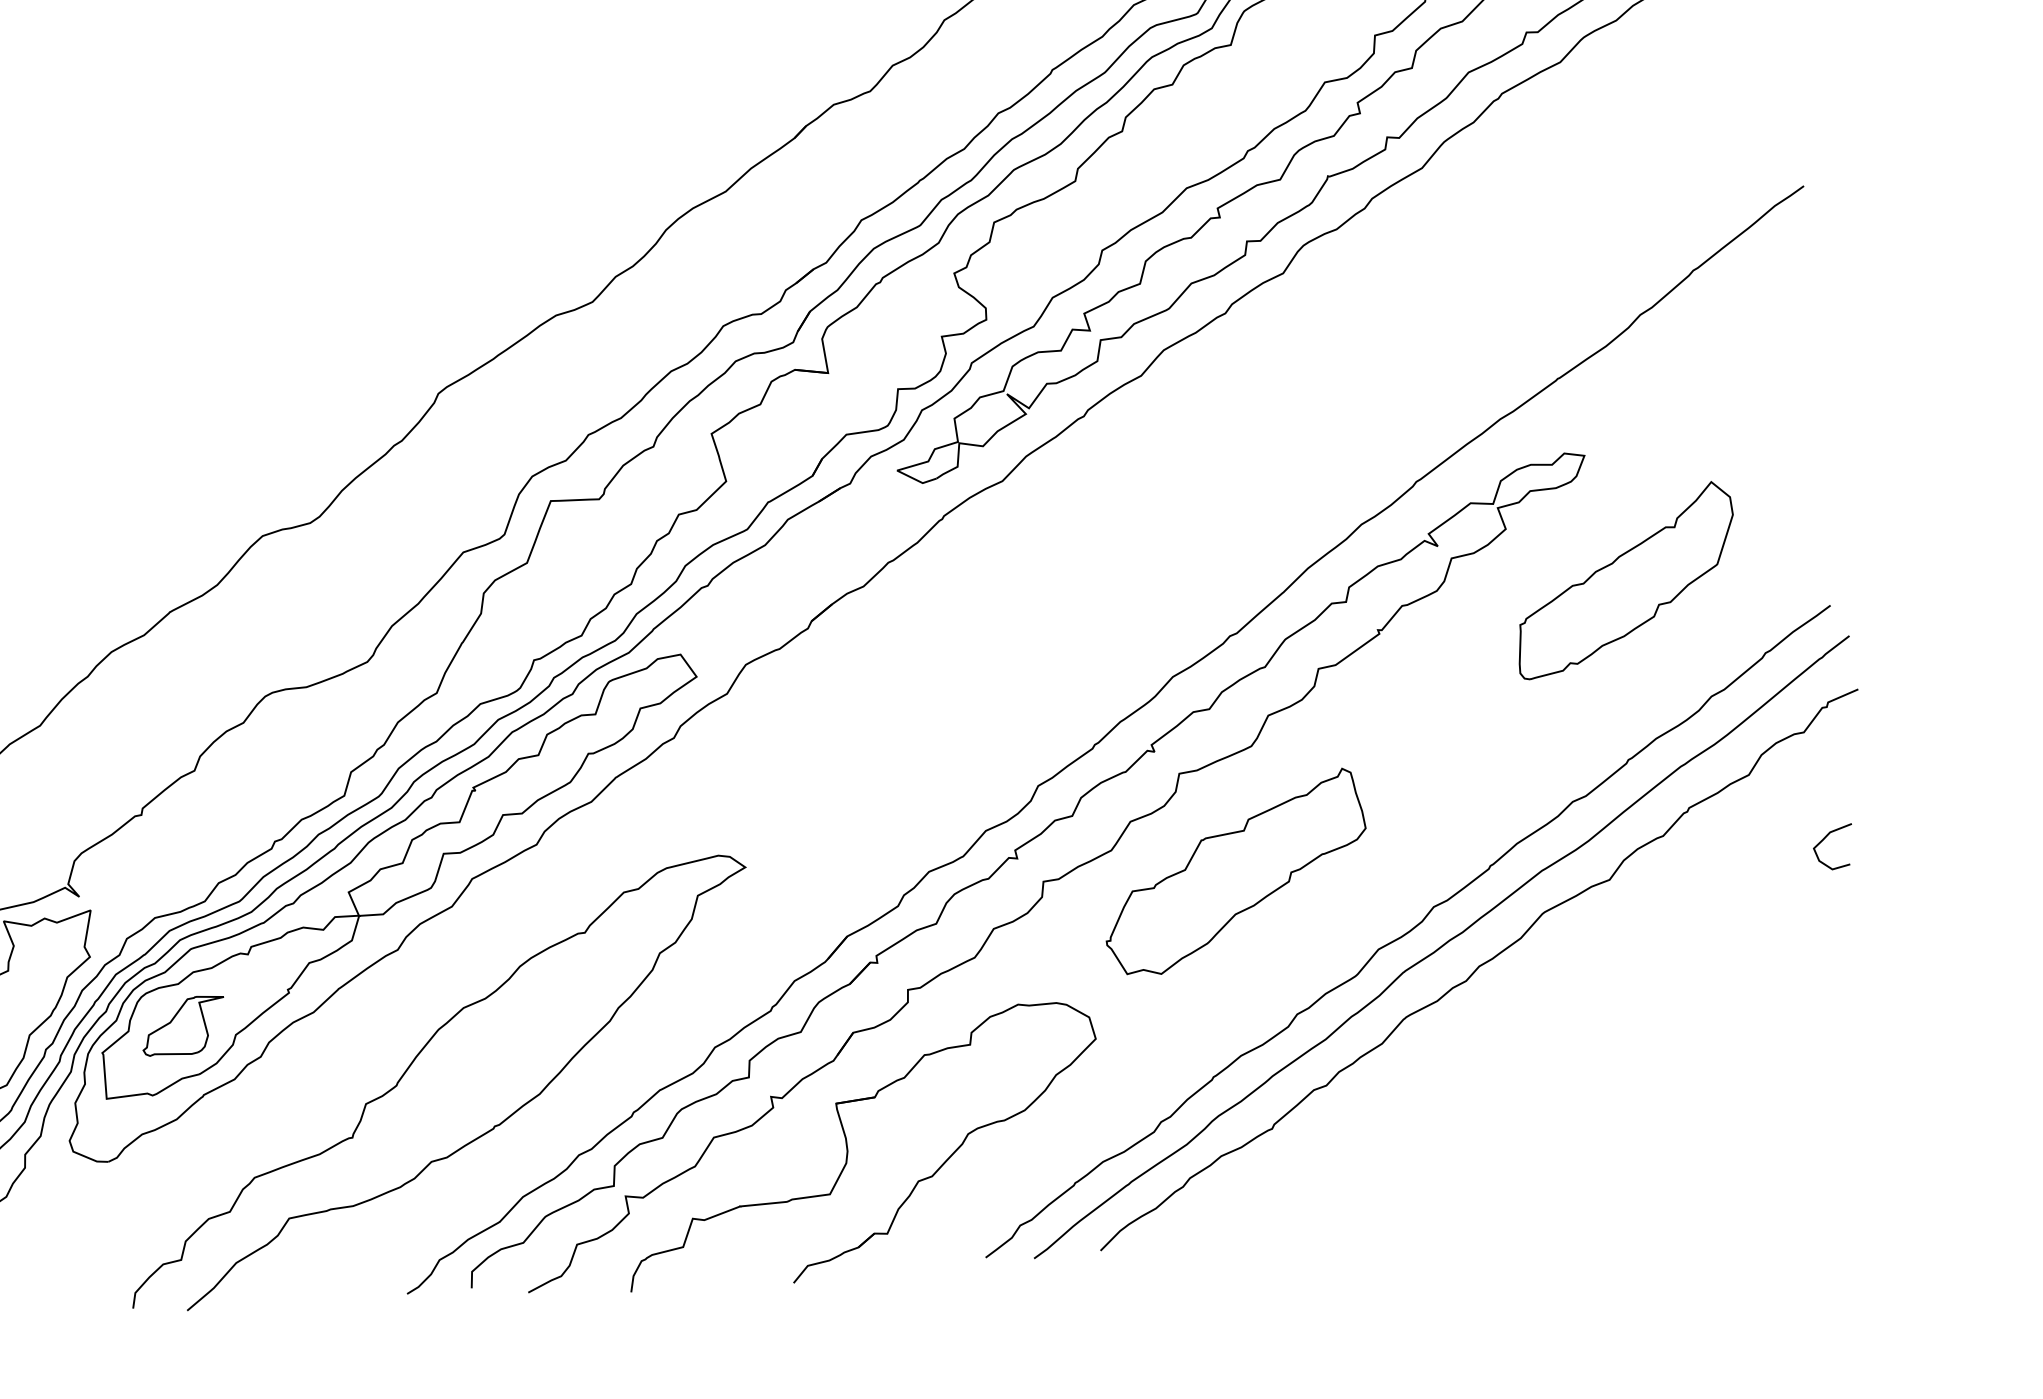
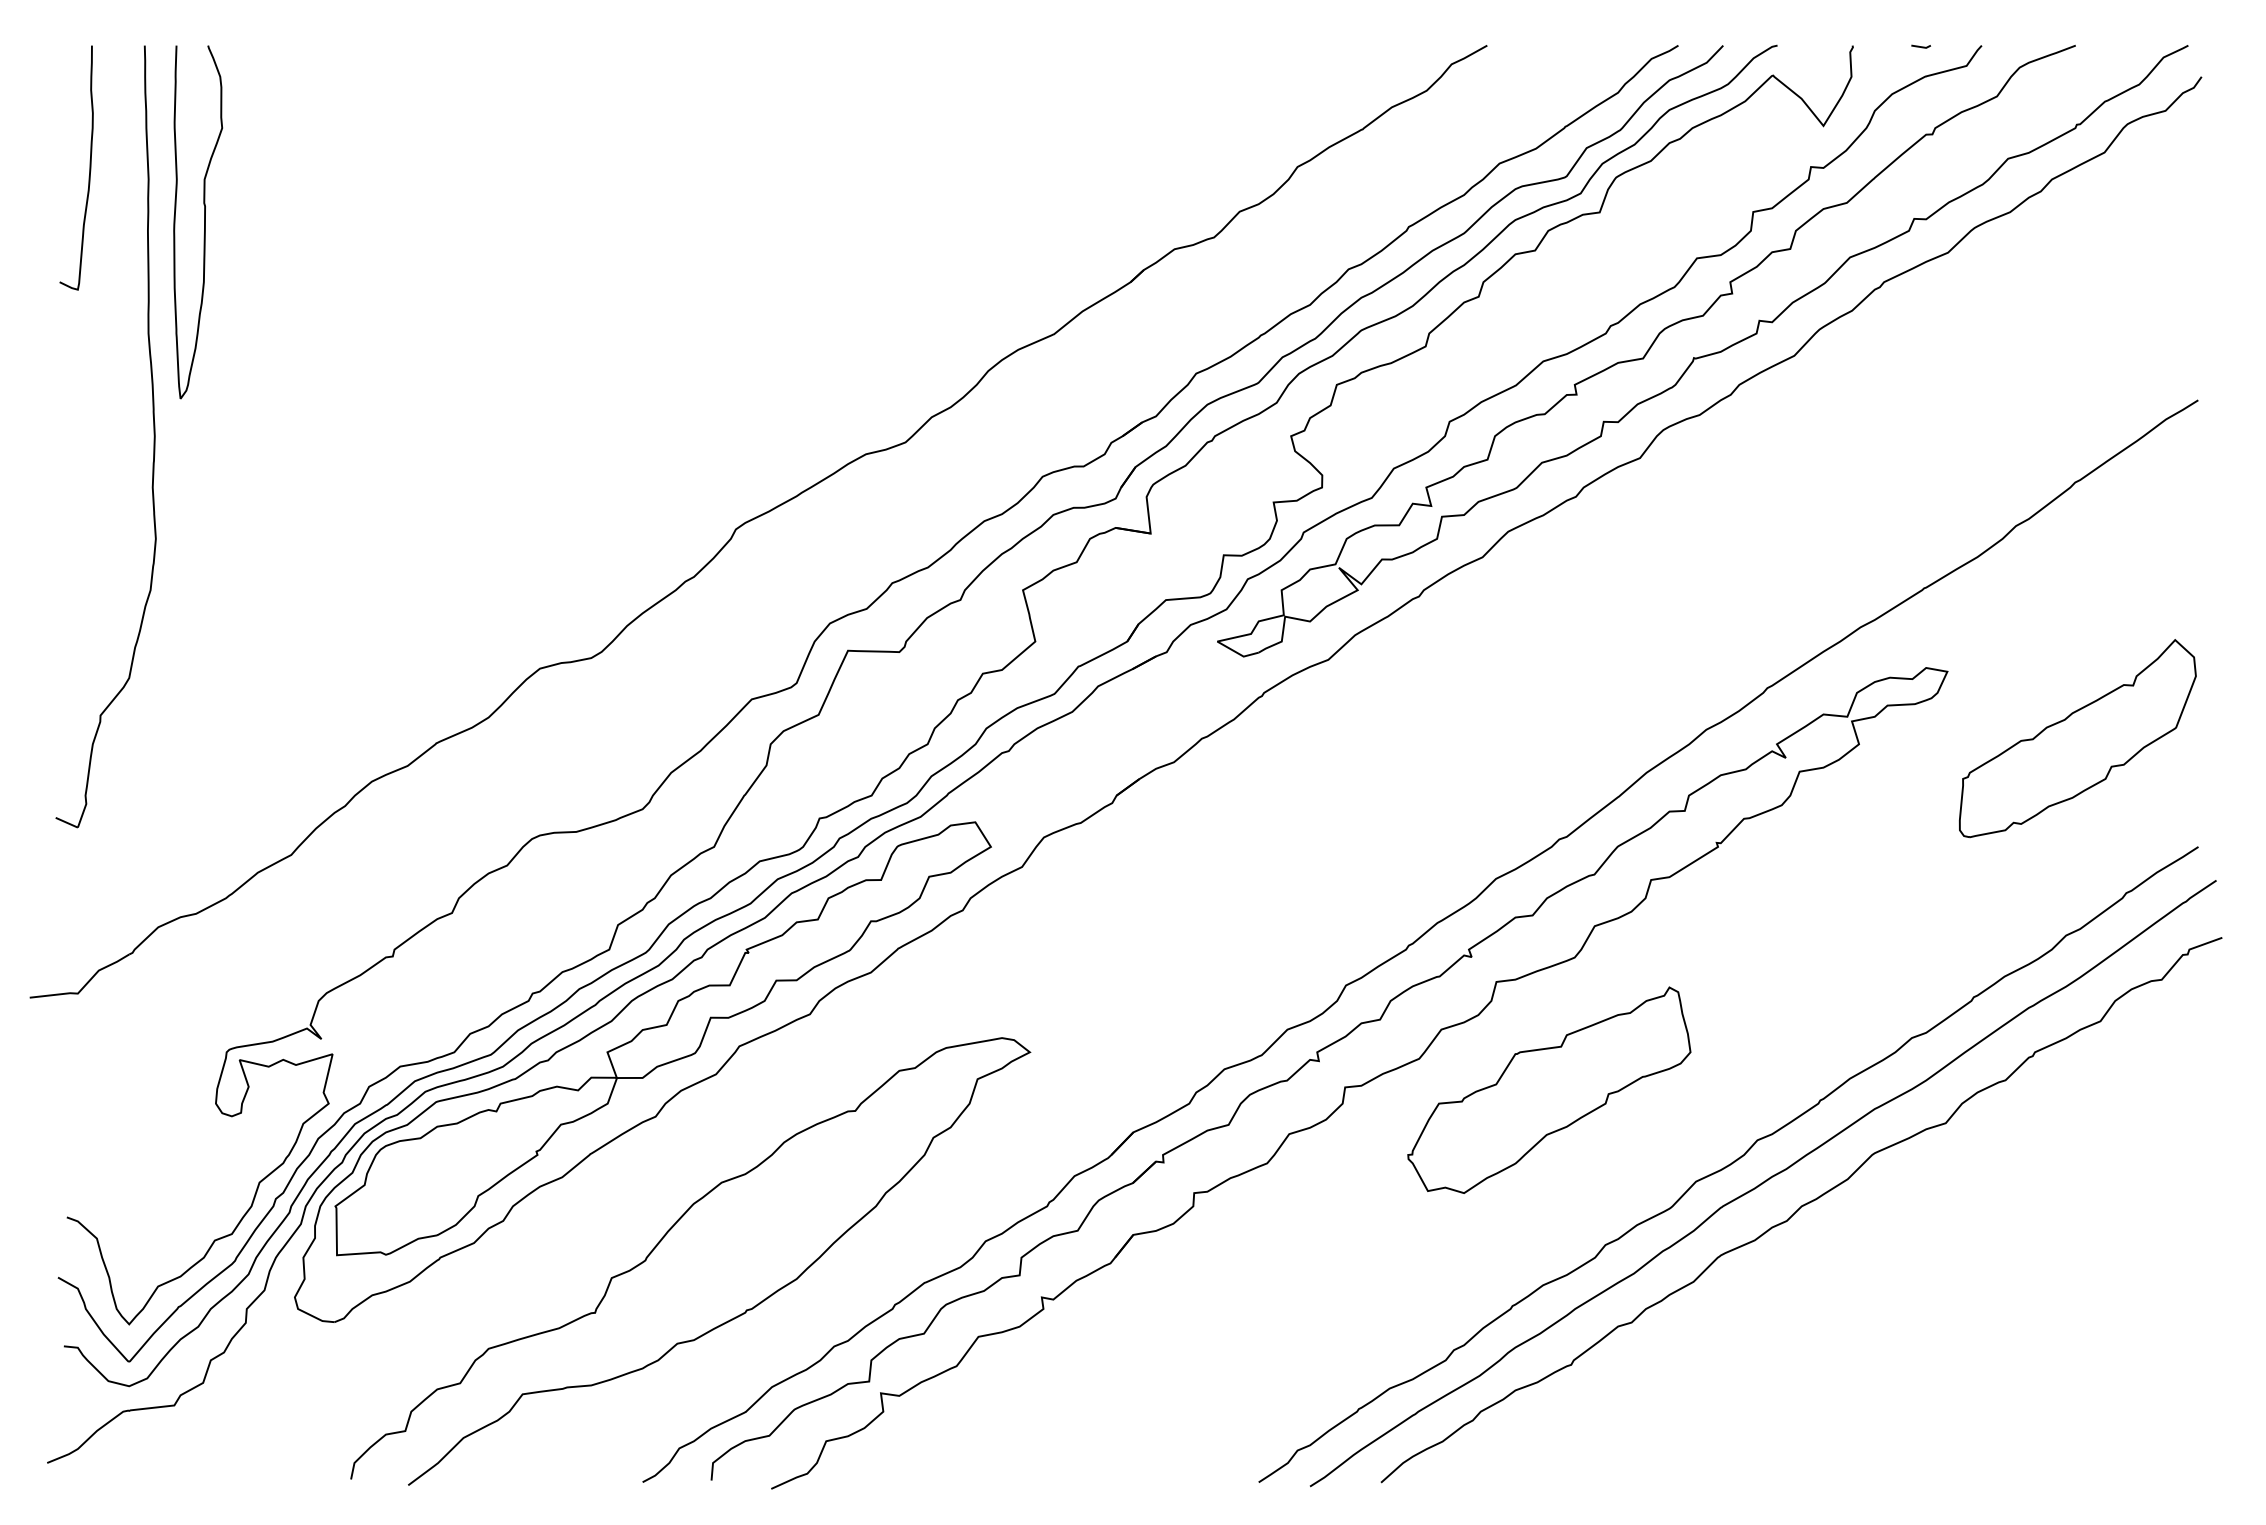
part: (1625, 580) -> (2077, 738), moved
curve: (1824, 839) -> (2176, 1094), removed
part: (183, 1026) -> (423, 1183), removed
part: (848, 1148) -> (1120, 1357), removed

